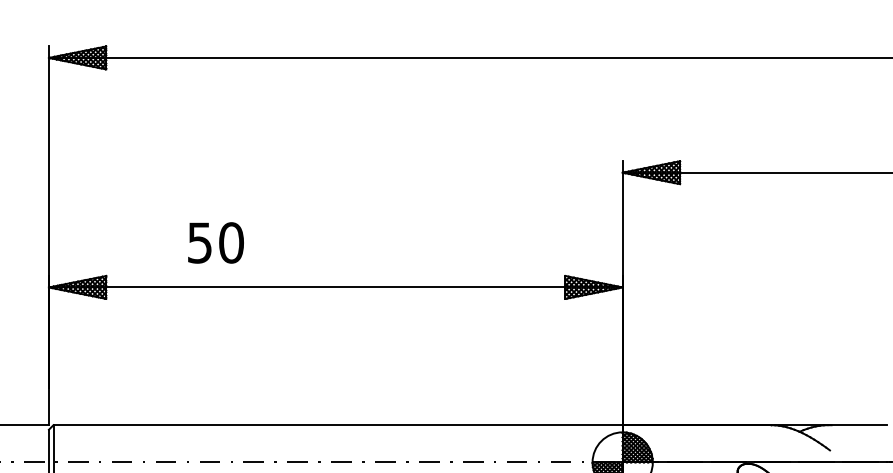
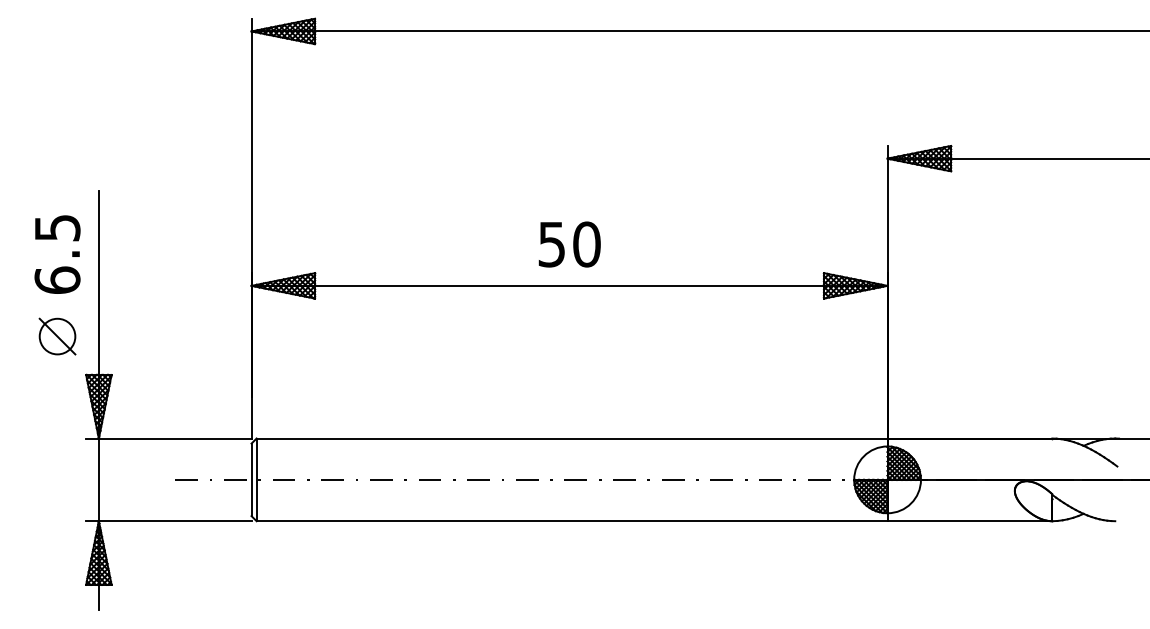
text: (215, 242) -> (569, 244), moved

